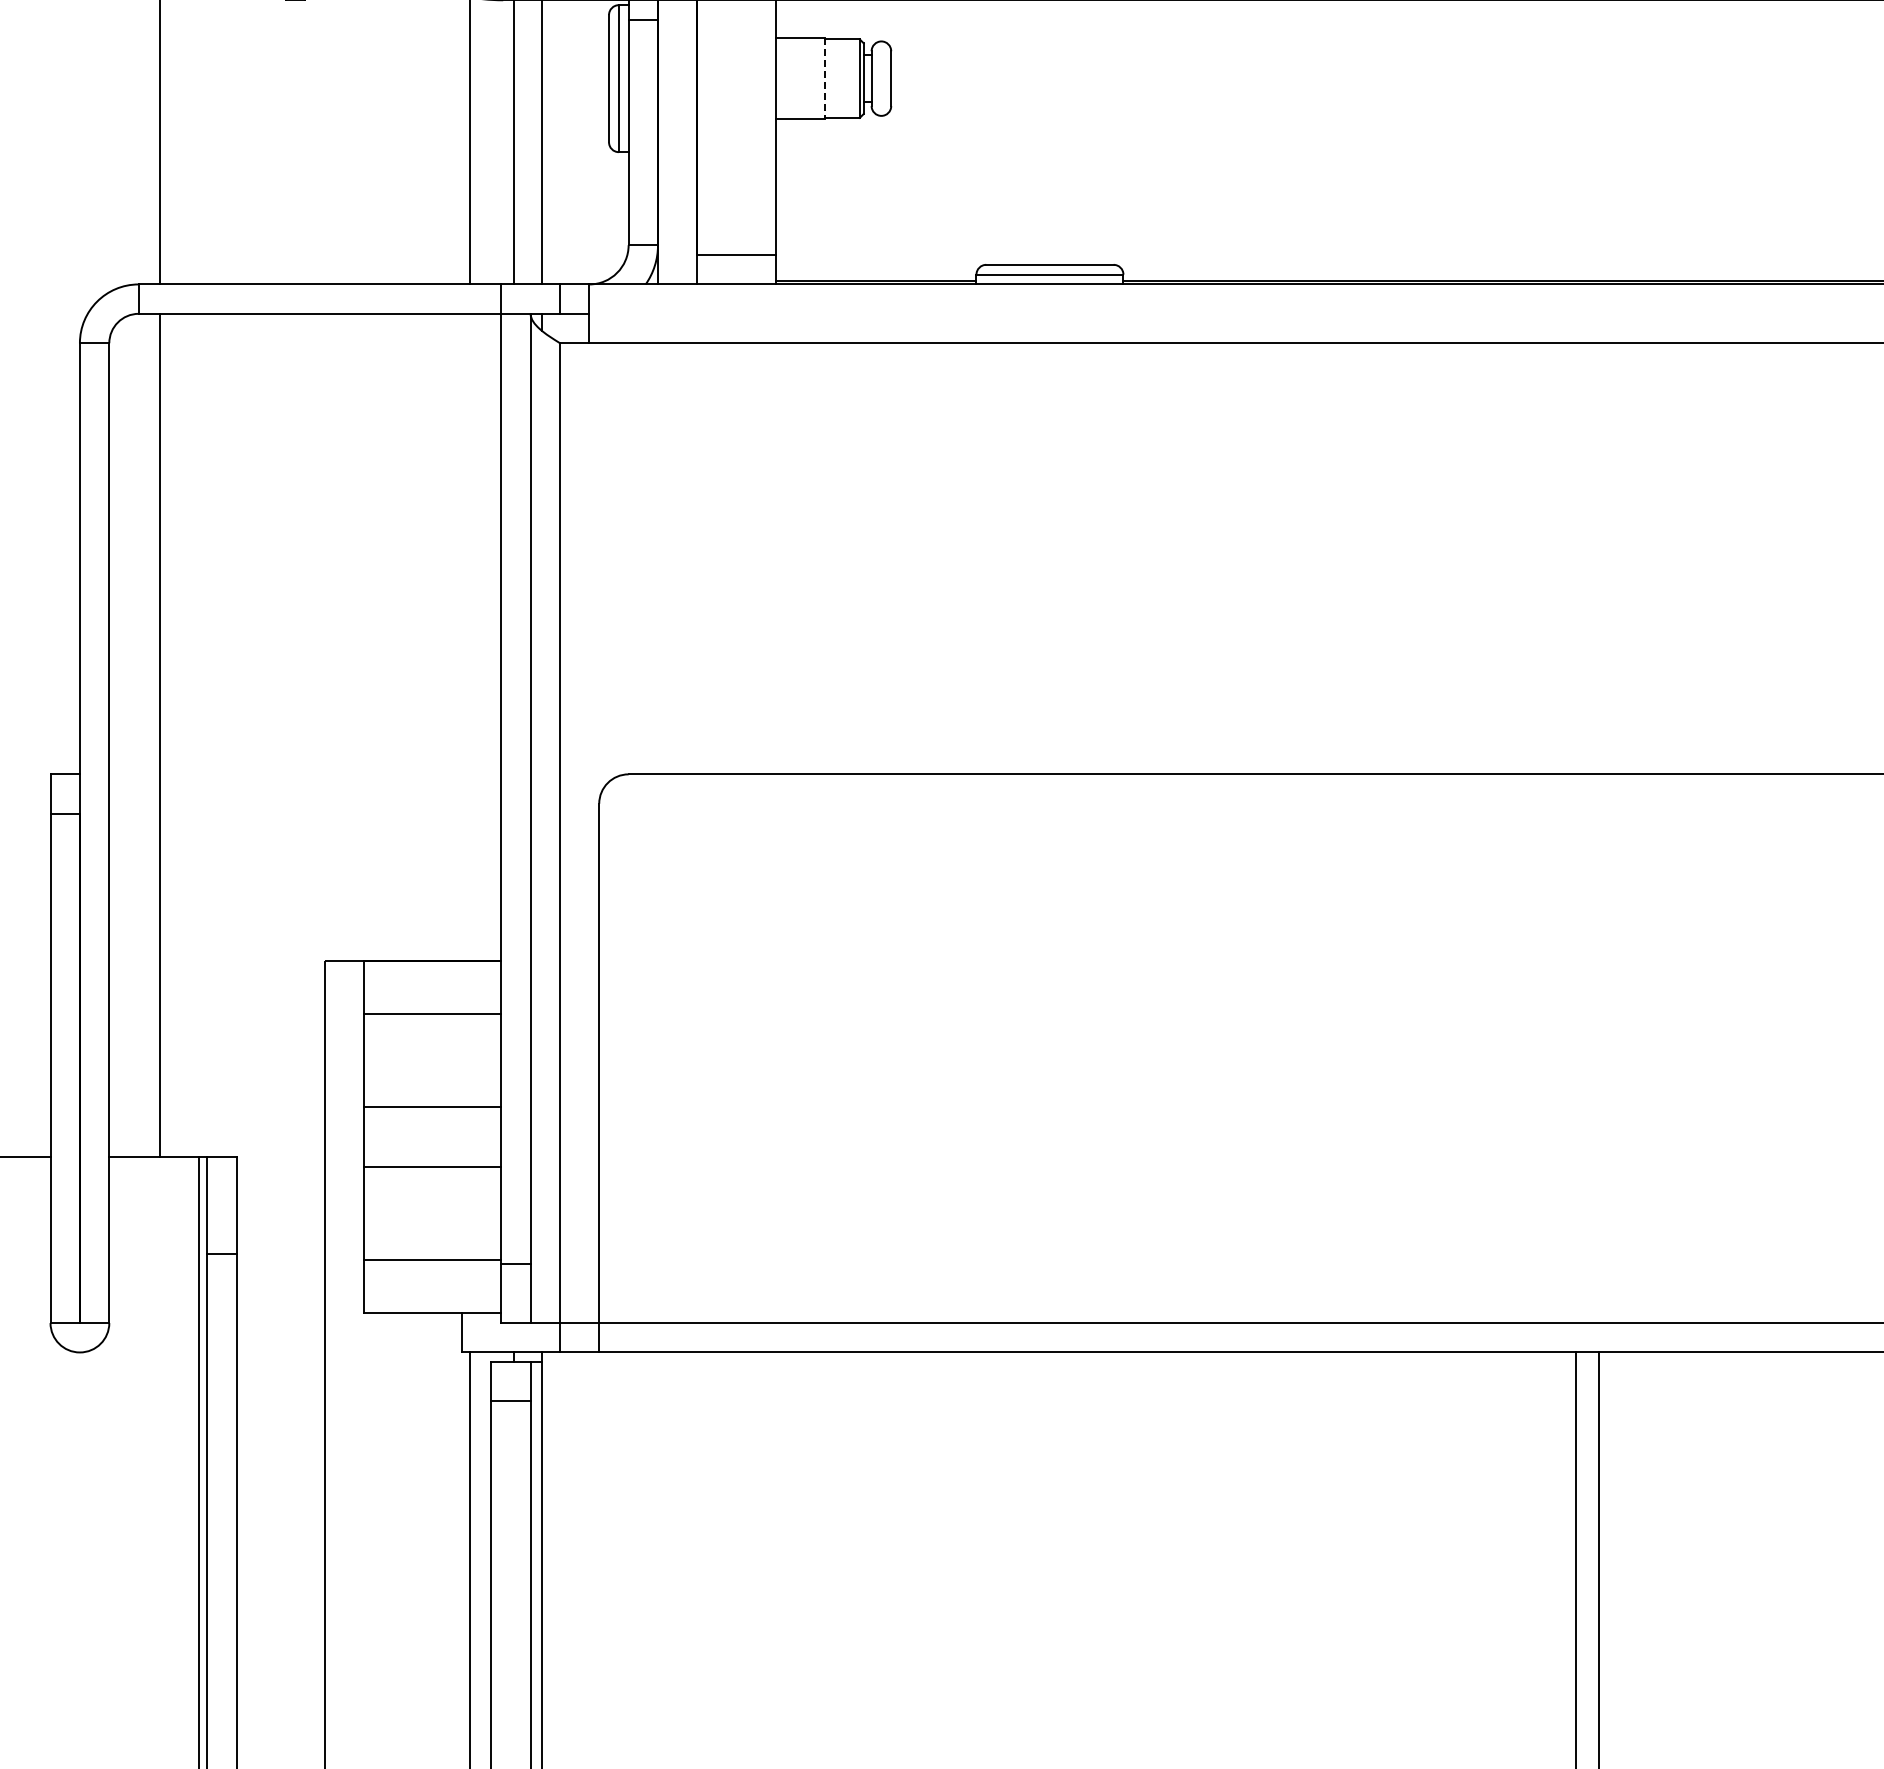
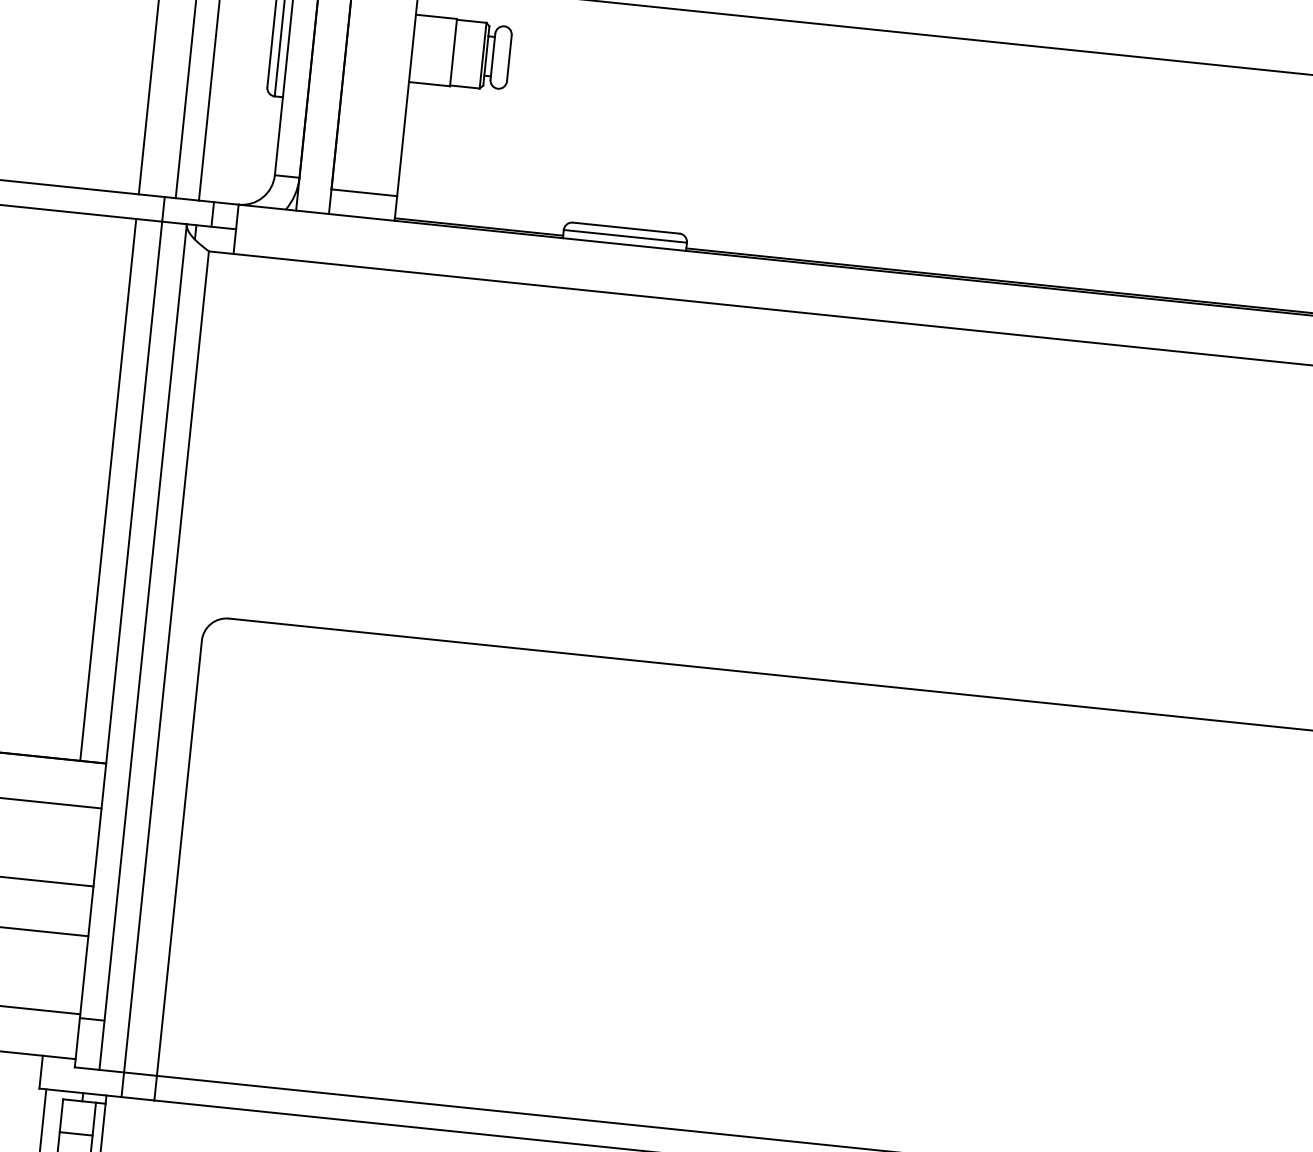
line: (824, 79) -> (453, 53), dashed -> solid
line: (470, 636) -> (108, 489), added

